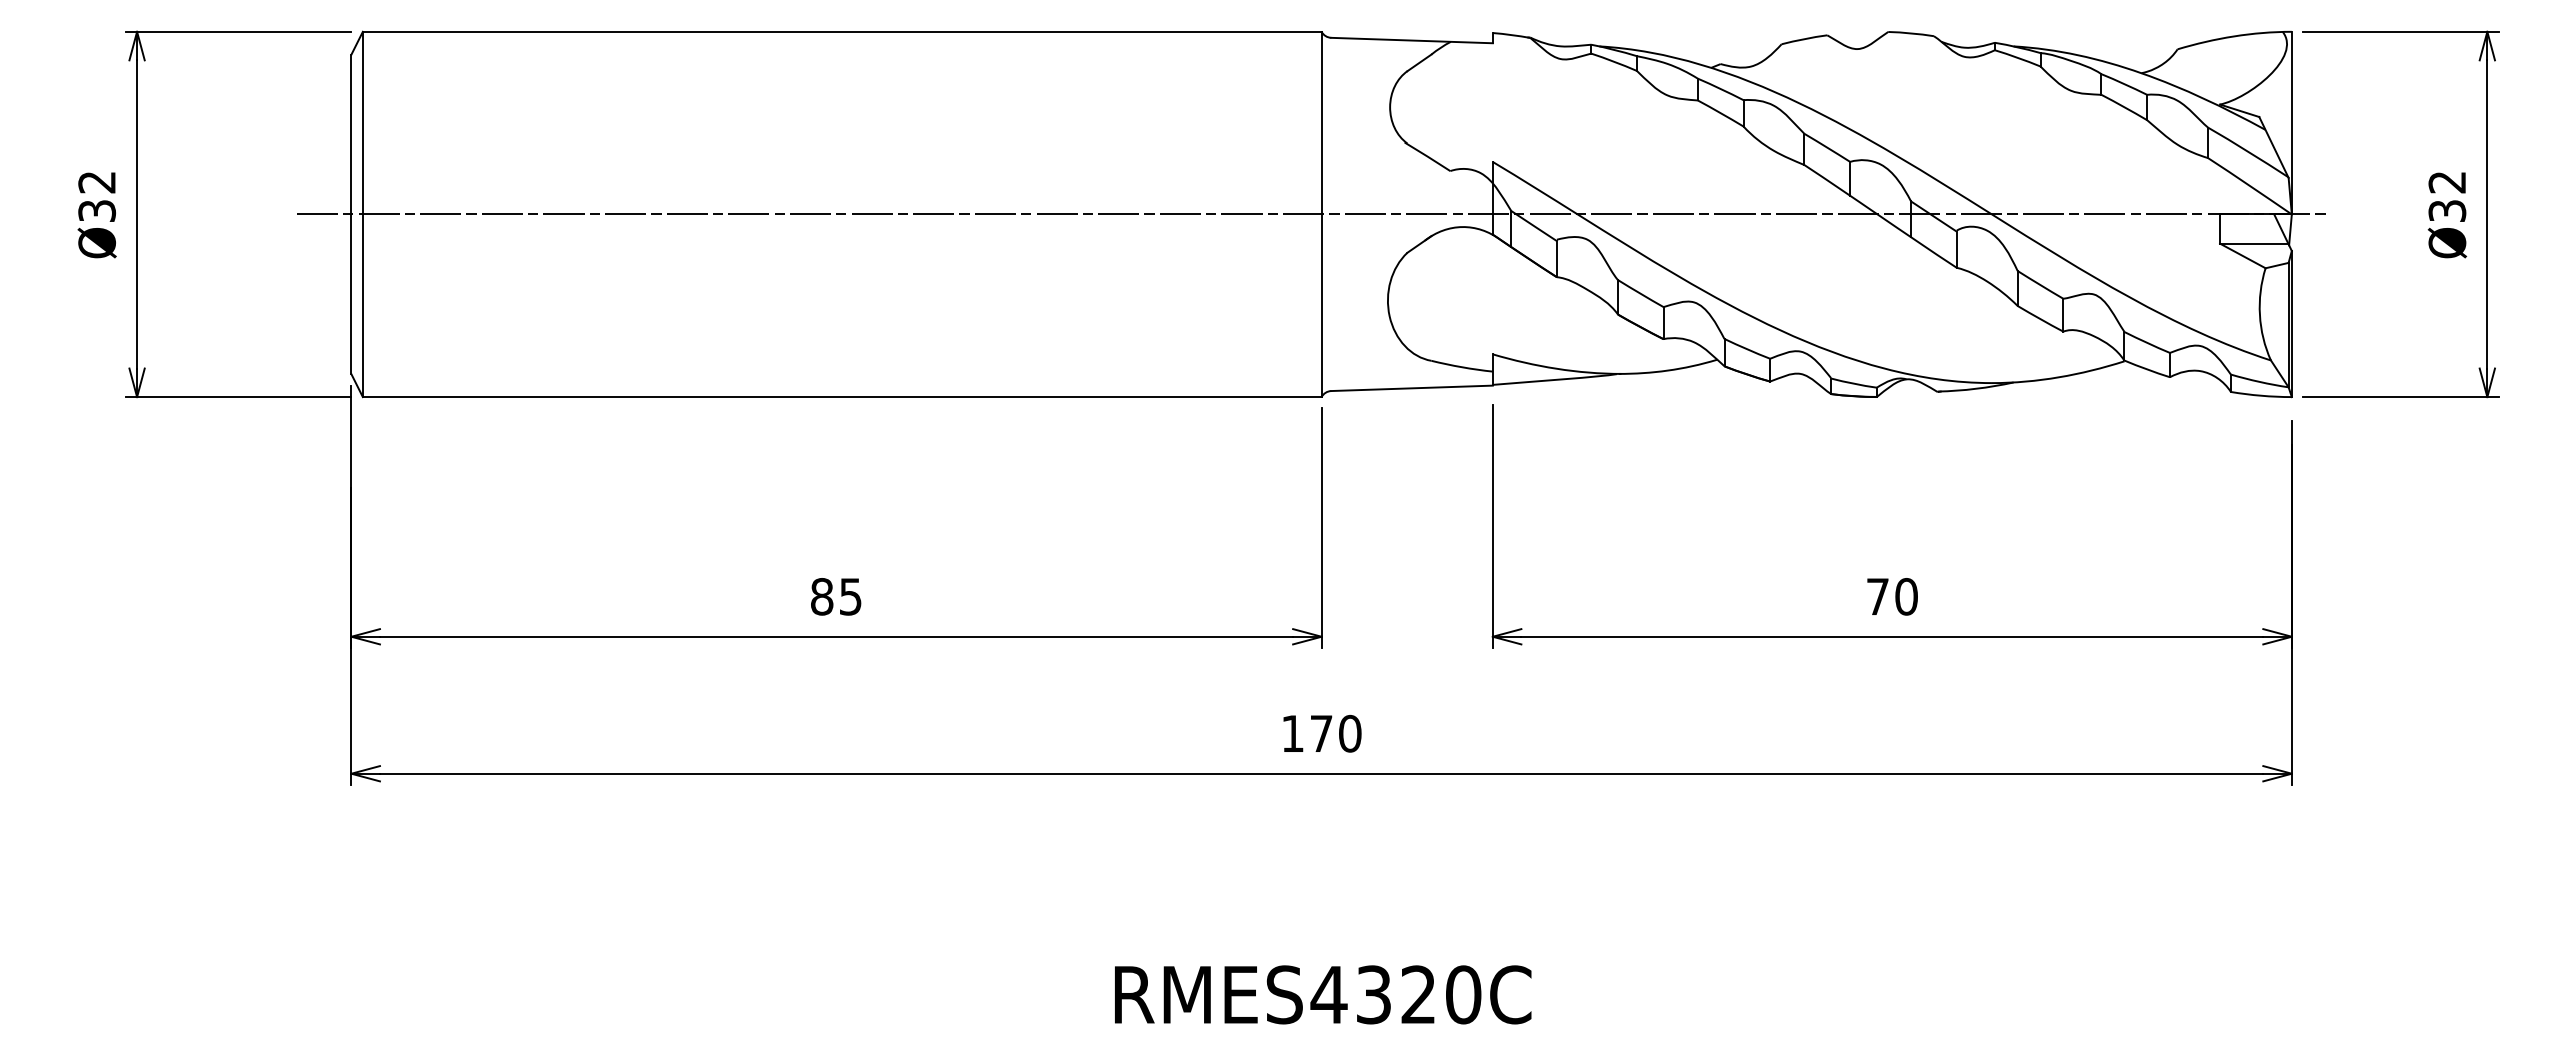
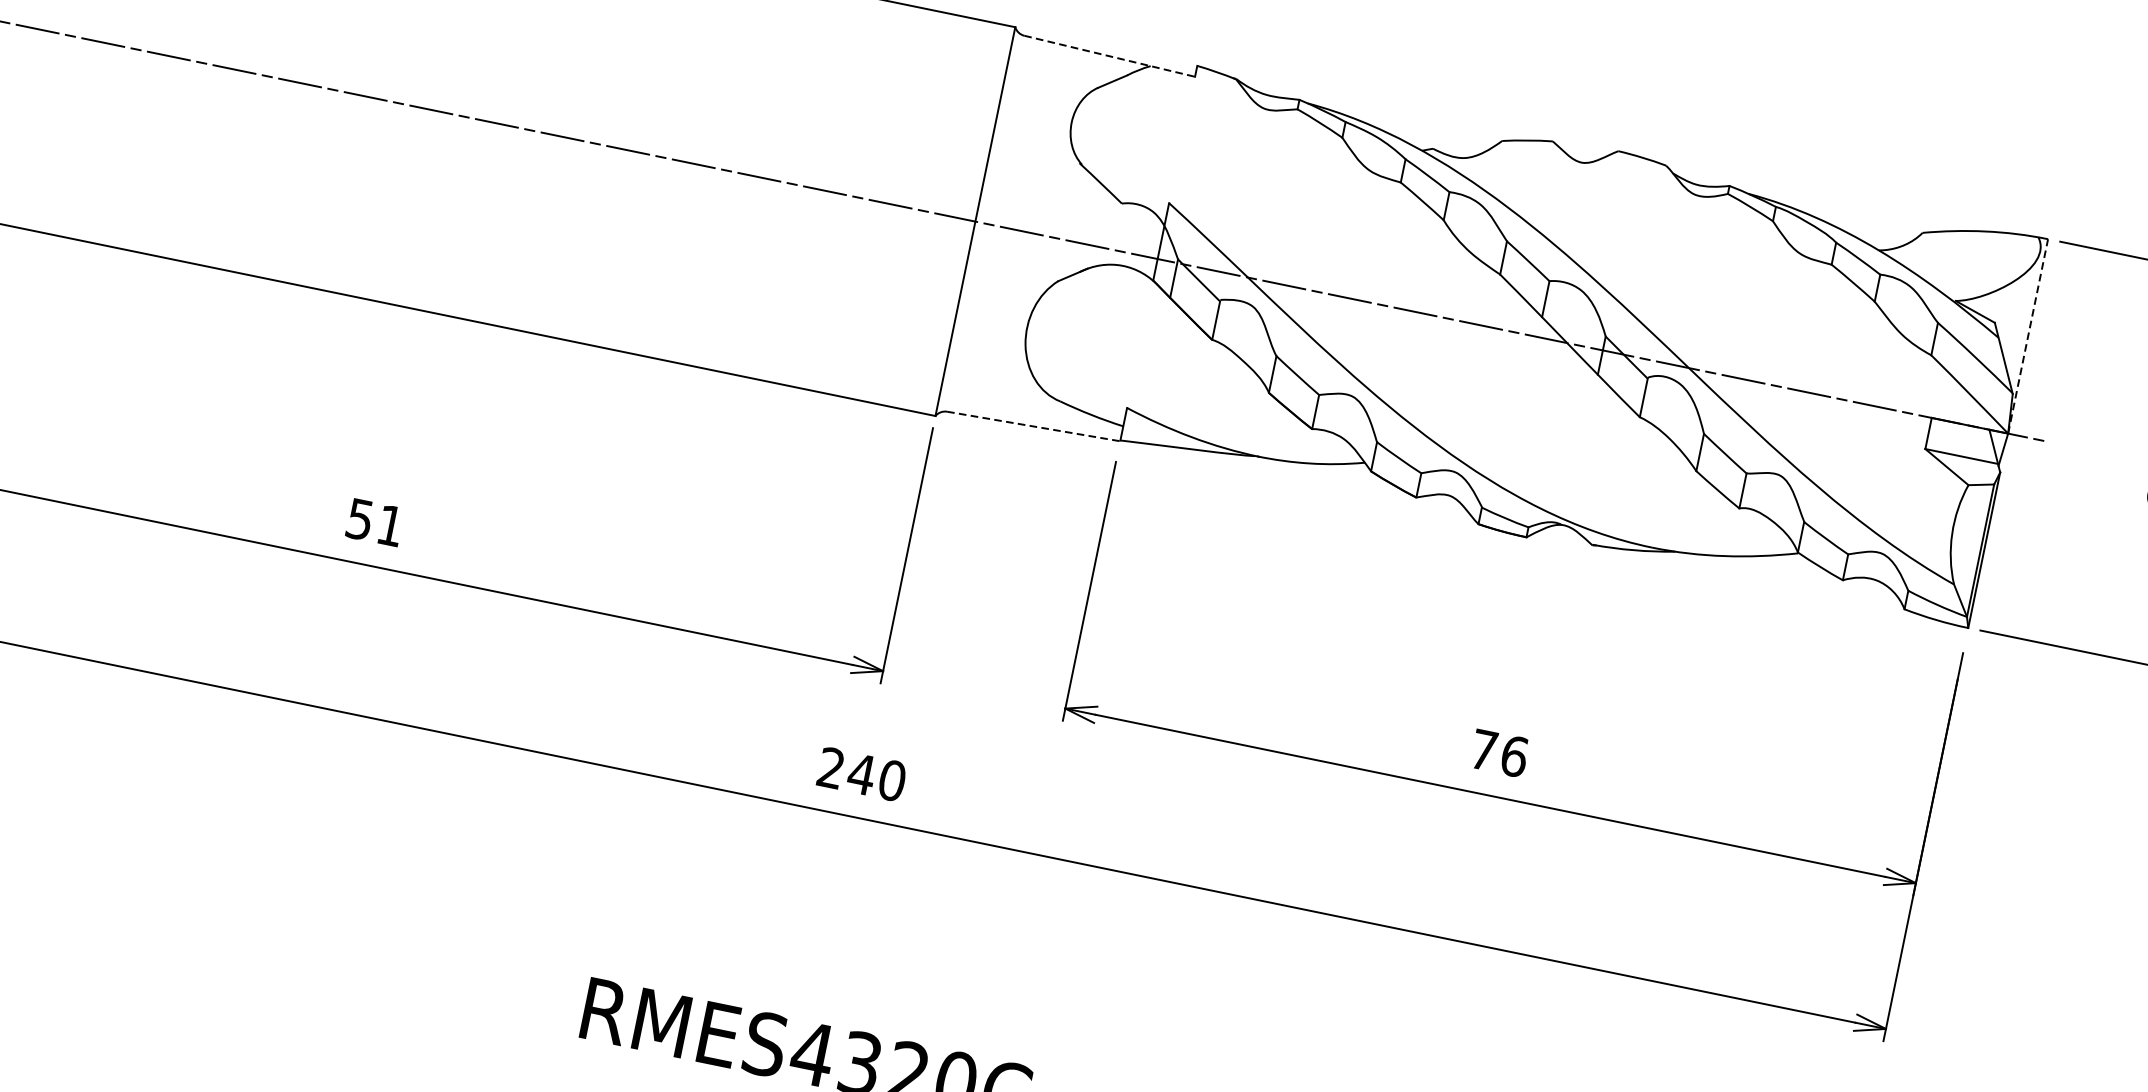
line: (1412, 40) -> (1110, 56), solid -> dashed
line: (2291, 122) -> (2027, 335), solid -> dashed
line: (1412, 388) -> (1034, 426), solid -> dashed
text: (836, 596) -> (375, 522), 85 -> 51
text: (1906, 596) -> (1514, 756), 70 -> 76
text: (1307, 732) -> (847, 769), 170 -> 240

